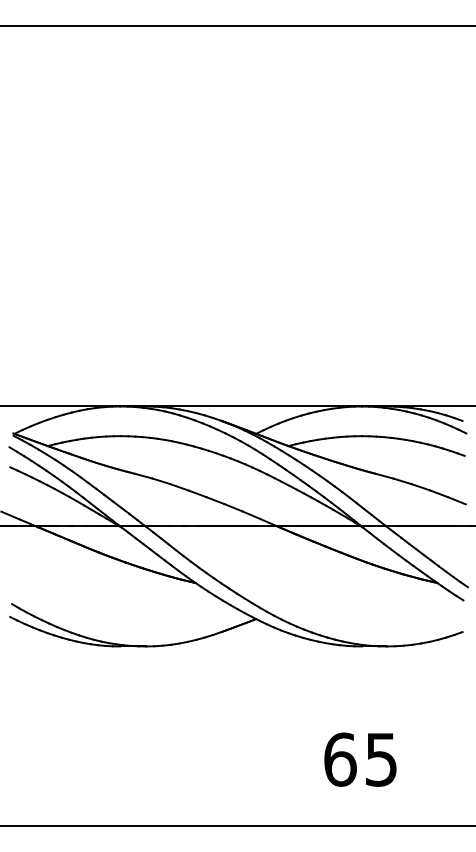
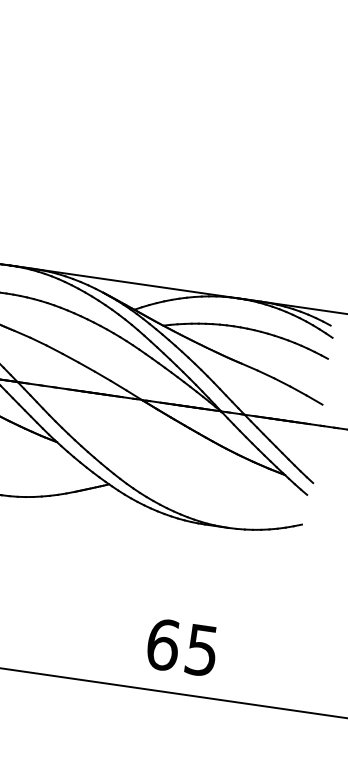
text: (360, 759) -> (182, 647), moved

